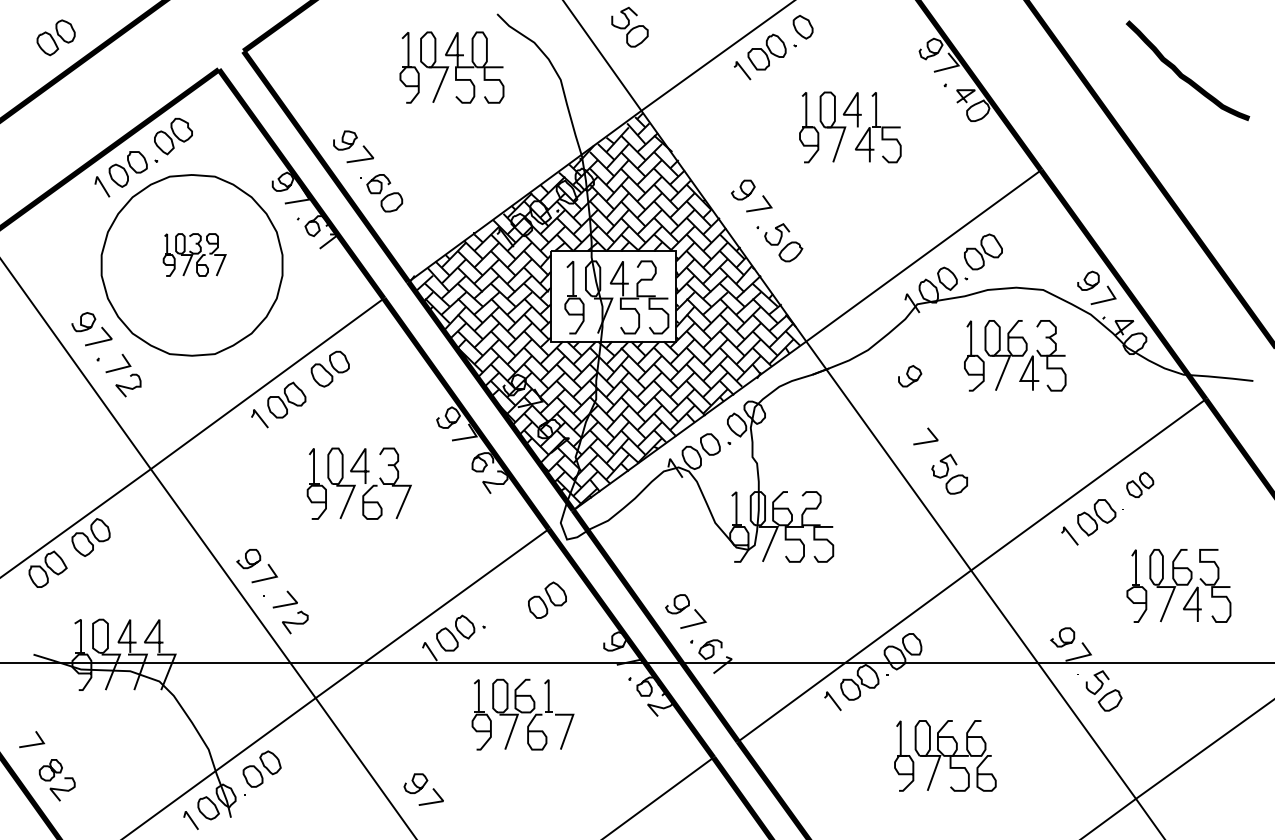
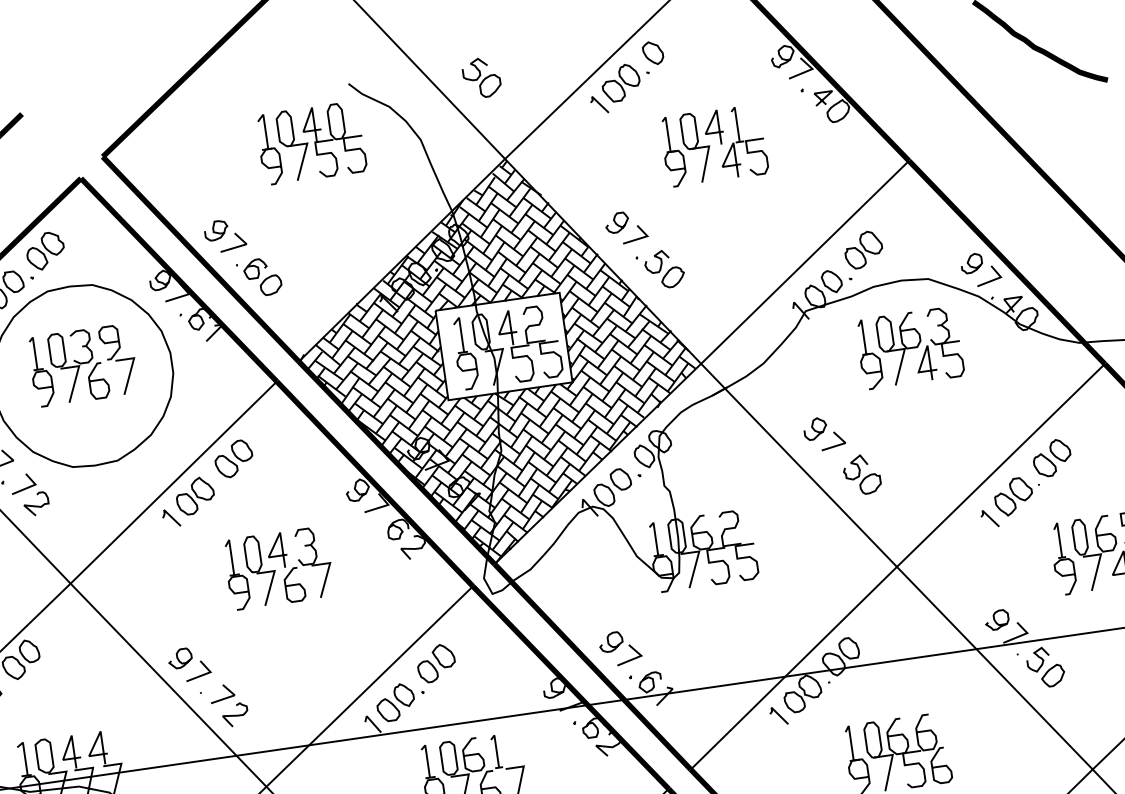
part: (194, 254) -> (83, 364), size x1.67
curve: (909, 376) -> (814, 429), moved
part: (1139, 484) -> (1051, 457), size x1.43
part: (547, 599) -> (436, 662), moved

